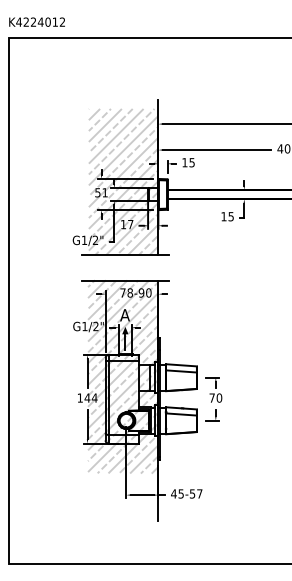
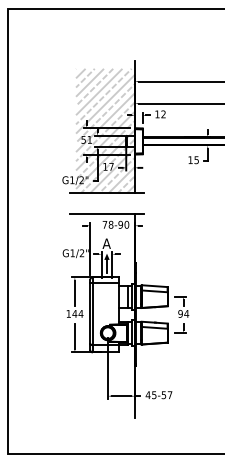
text: (191, 162) -> (163, 114), 15 -> 12
hatch: (123, 376) -> (105, 295), removed
text: (215, 397) -> (183, 313), 70 -> 94

